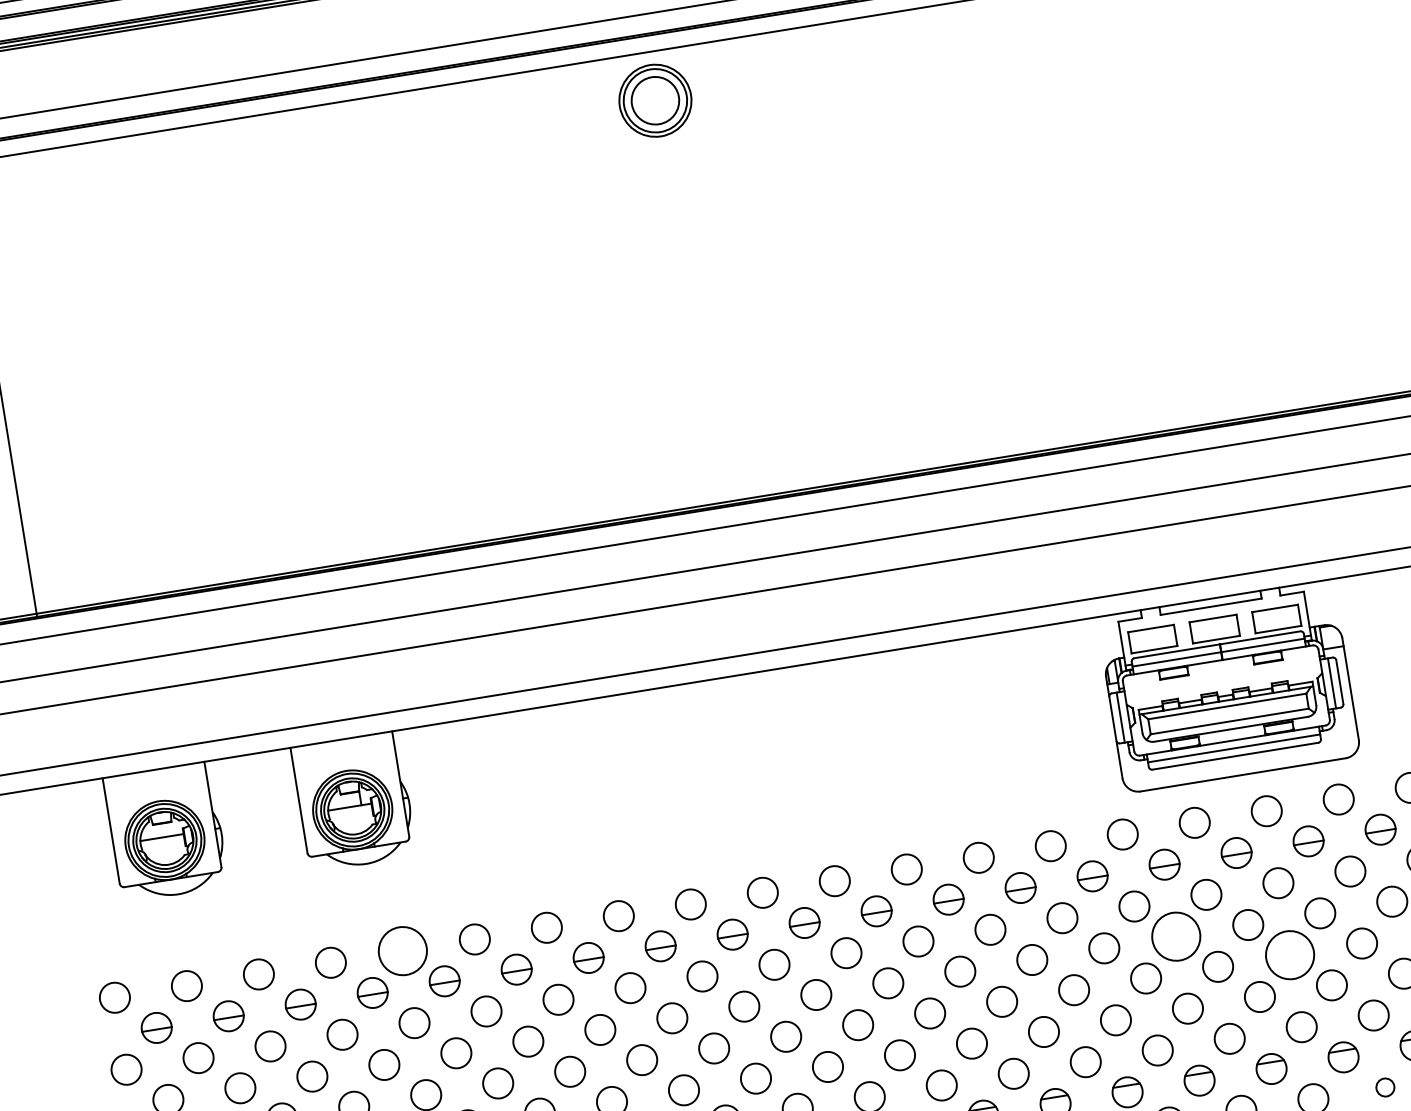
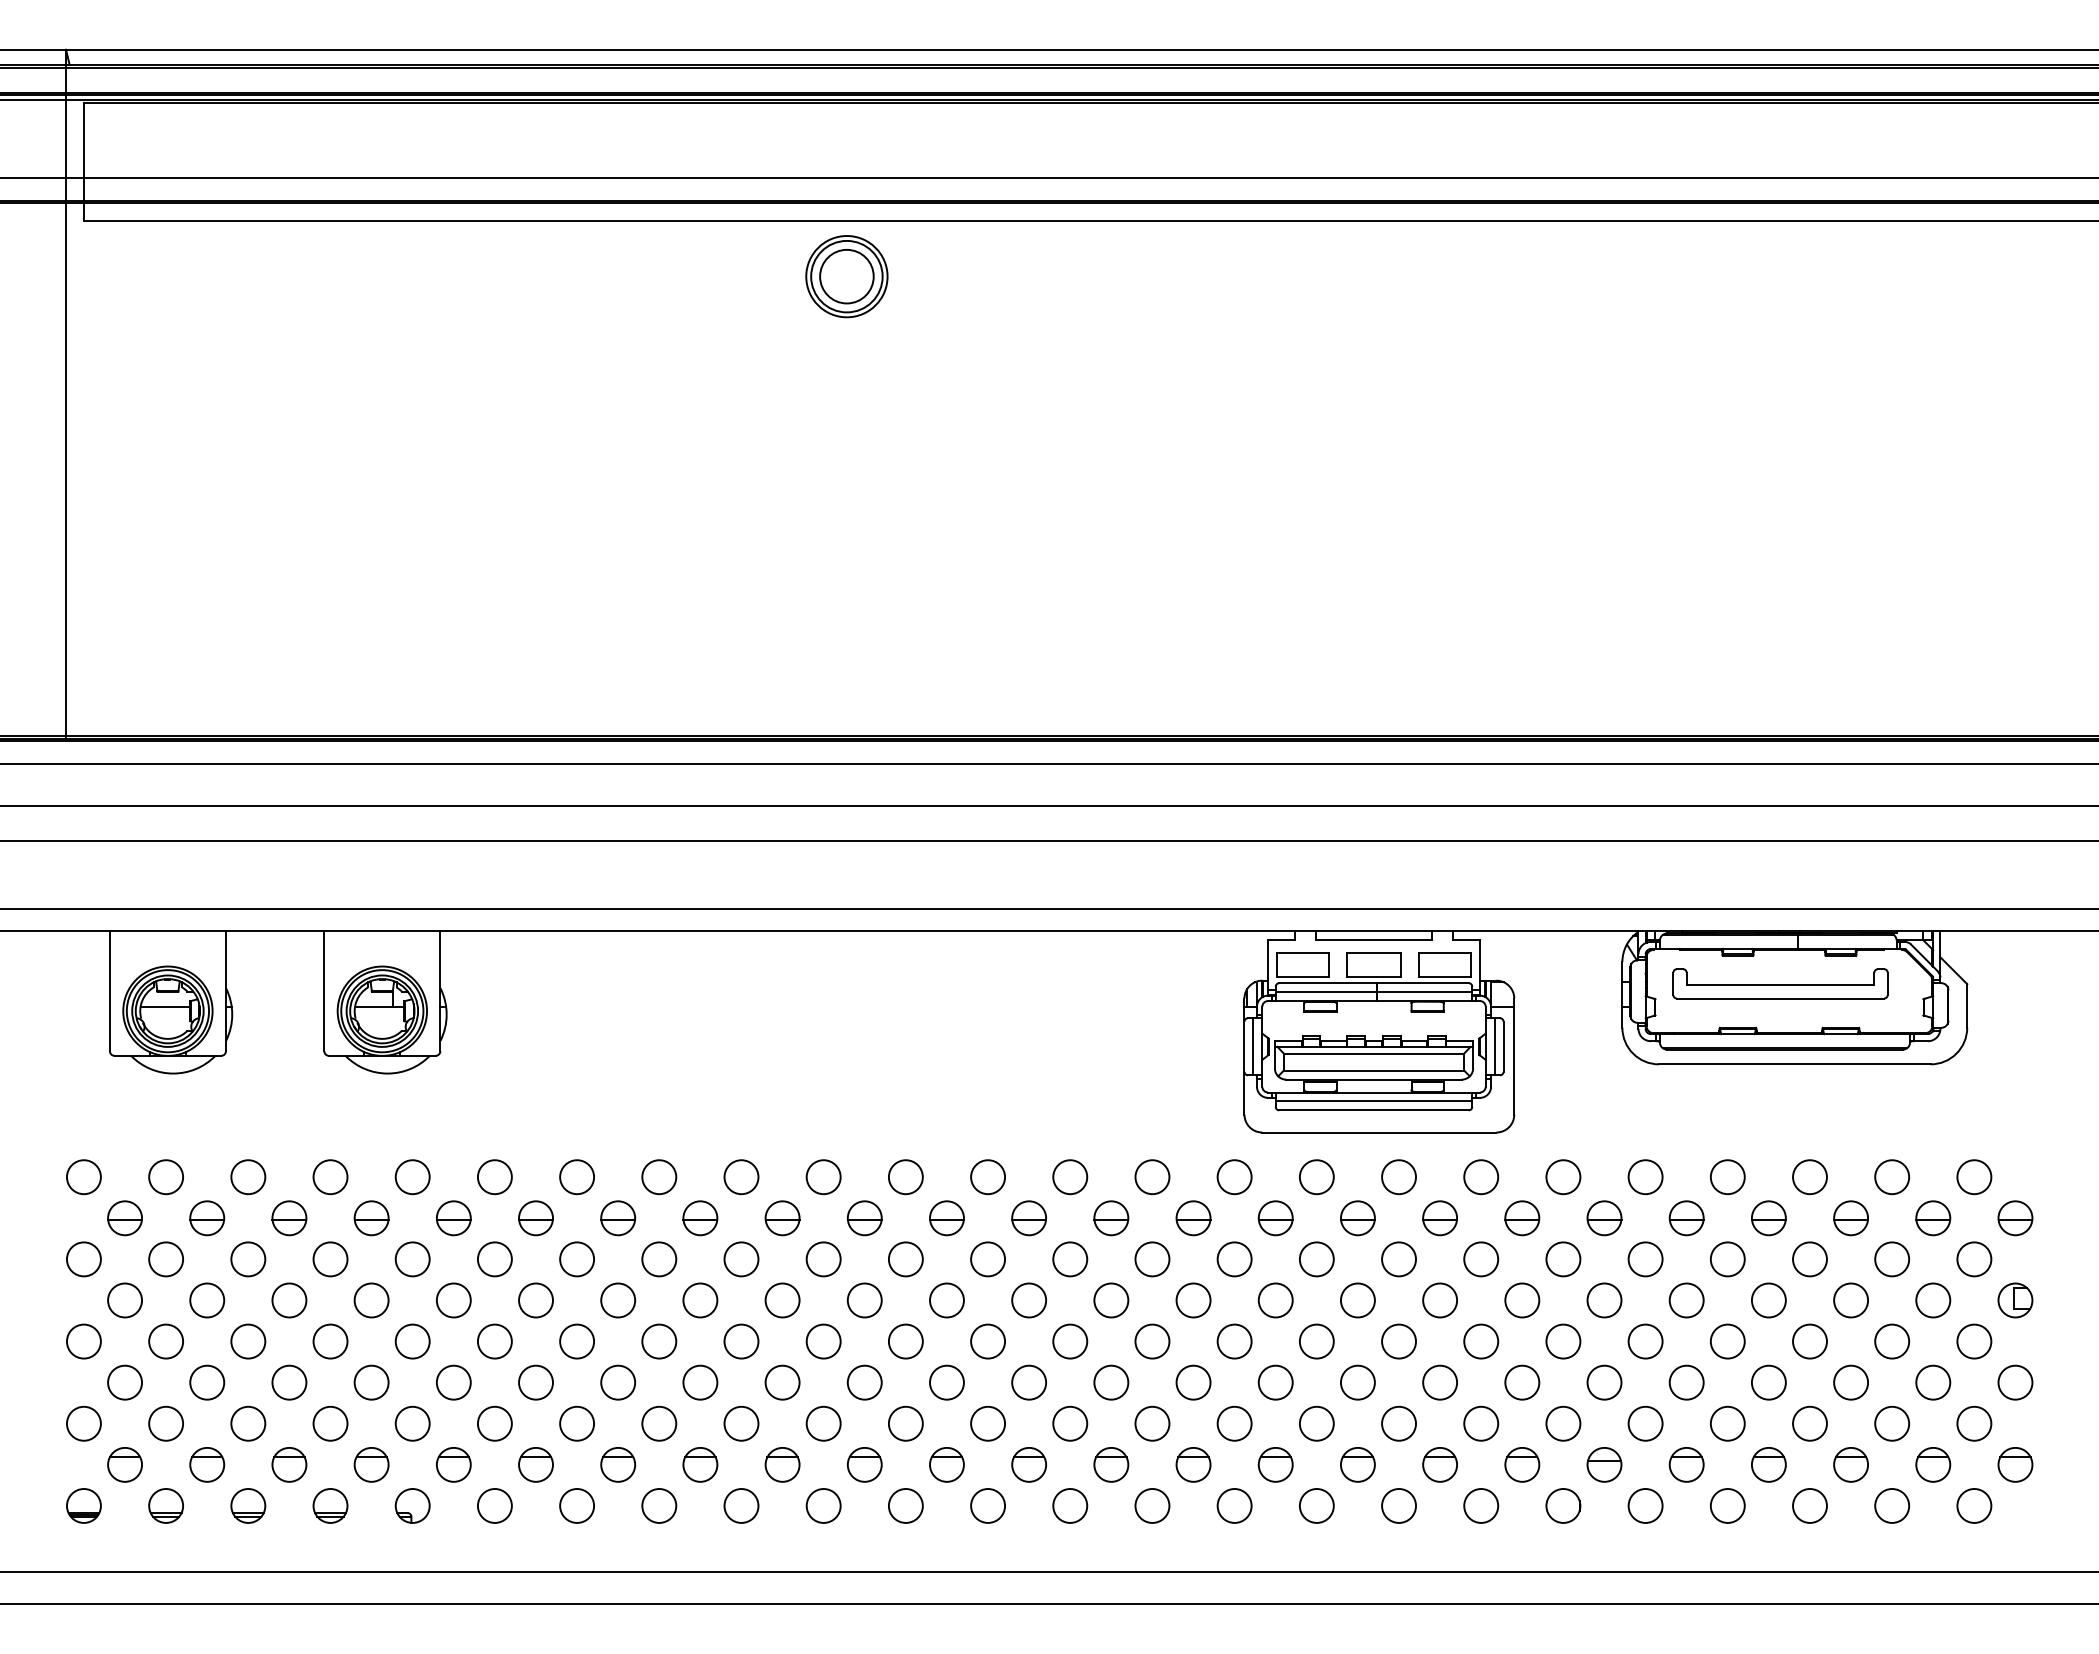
circle: (1176, 936) -> (1275, 1300), size x0.62
circle: (402, 951) -> (412, 1177), size x0.62
circle: (1290, 955) -> (1399, 1341), size x0.62
circle: (1385, 1087) -> (1481, 1505), size x1.67

